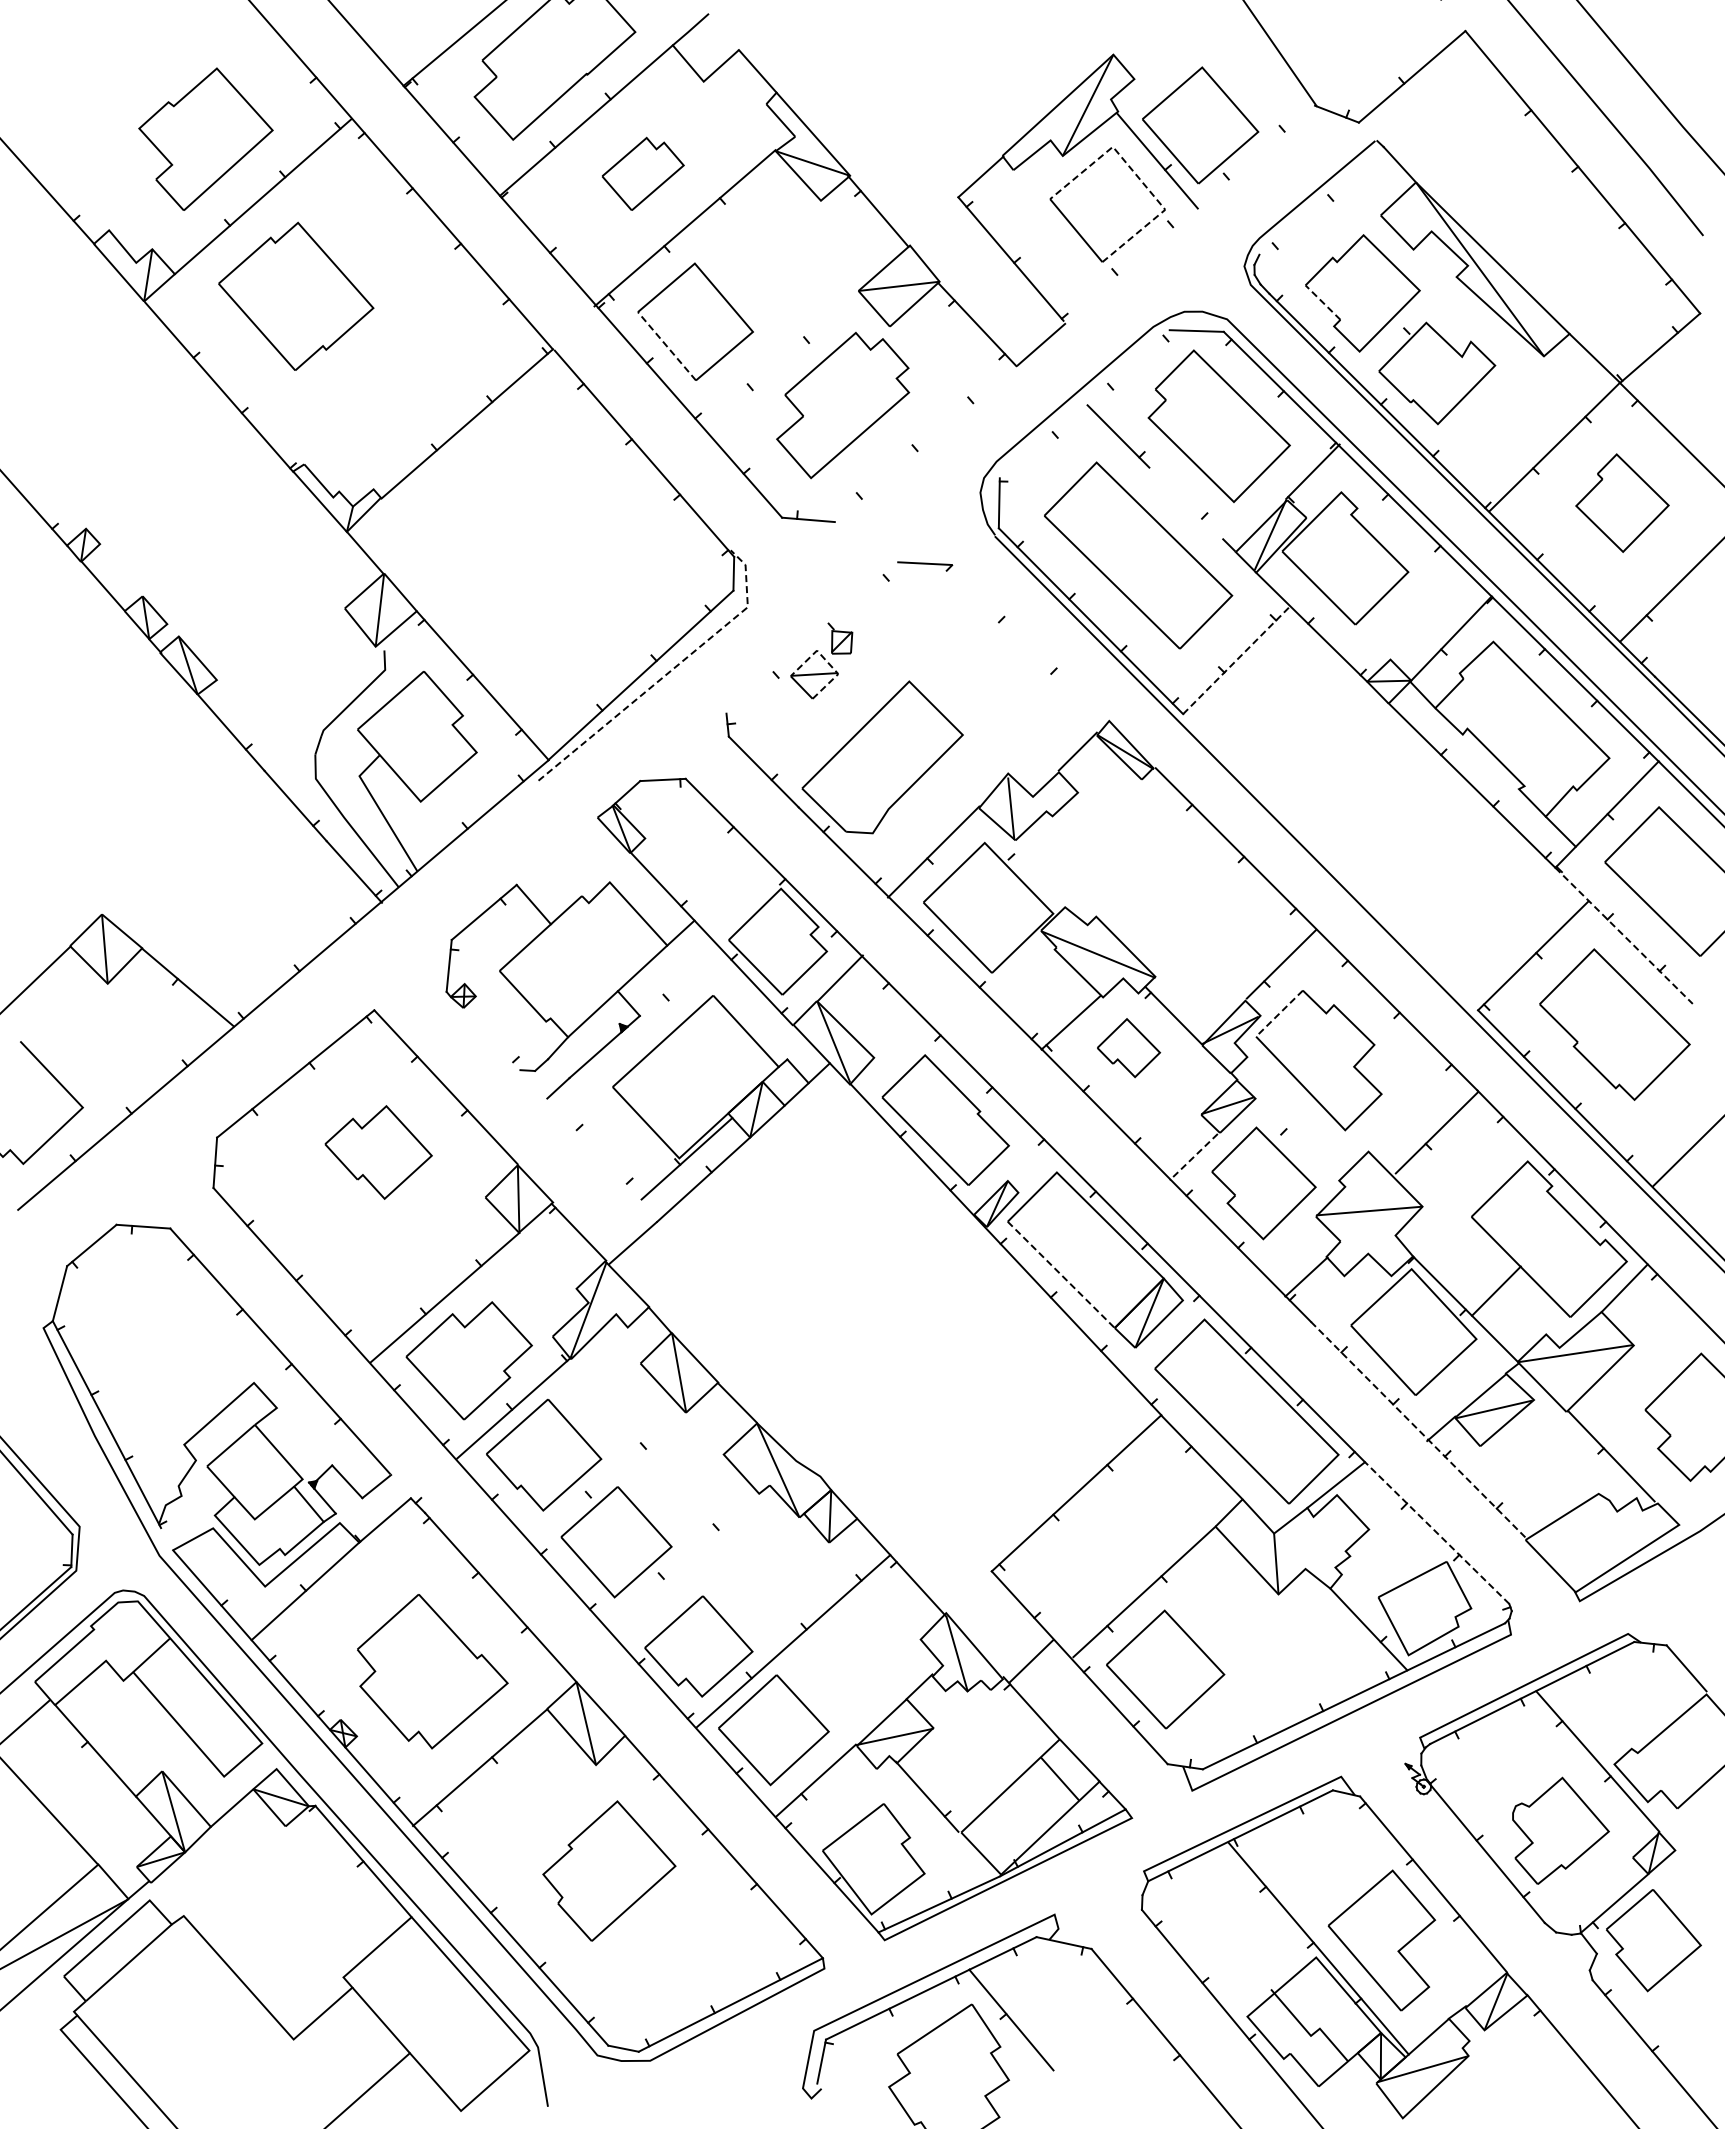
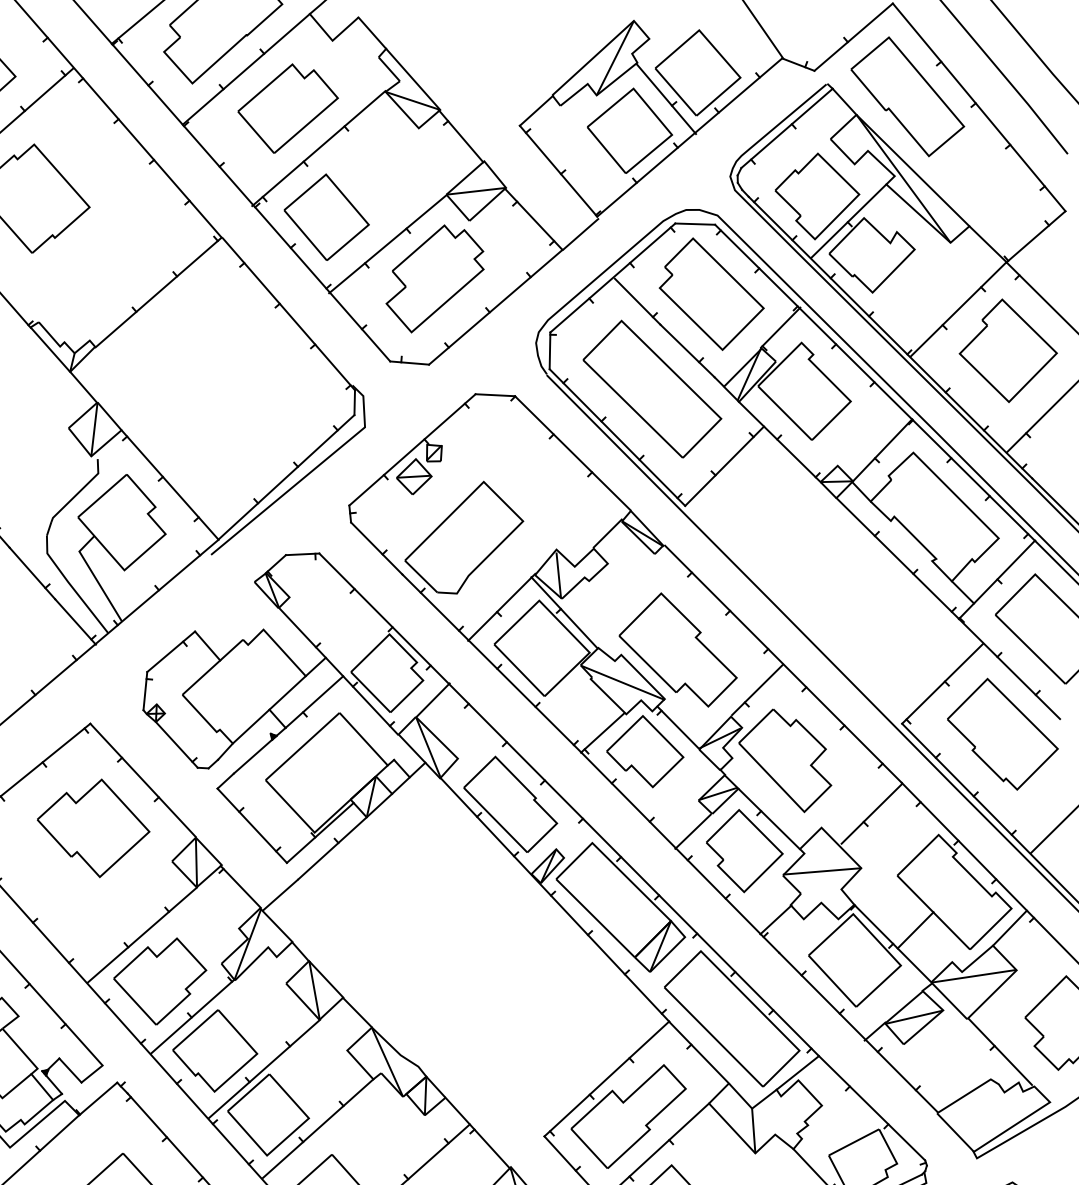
part: (1485, 157) -> (907, 96), added
part: (642, 173) -> (287, 108), size x1.67
line: (1139, 178) -> (653, 111), dashed -> solid
line: (1321, 200) -> (786, 128), added
line: (1189, 212) -> (689, 136), added
line: (1323, 302) -> (788, 203), dashed -> solid
line: (1405, 326) -> (848, 220), added
line: (666, 346) -> (305, 235), dashed -> solid
line: (779, 357) -> (388, 243), added
line: (1084, 404) -> (612, 278), added
line: (925, 444) -> (495, 307), added
part: (1622, 502) -> (1008, 350), size x1.43
line: (1186, 503) -> (687, 350), added
line: (812, 637) -> (412, 449), added
line: (1029, 642) -> (572, 453), added
line: (1237, 659) -> (725, 465), dashed -> solid
line: (827, 661) -> (423, 467), dashed -> solid
line: (668, 672) -> (306, 475), dashed -> solid
line: (1018, 859) -> (564, 612), added
part: (1173, 909) -> (678, 649), added
line: (1624, 935) -> (1009, 668), dashed -> solid
line: (678, 980) -> (314, 701), added
line: (1279, 1013) -> (756, 726), dashed -> solid
line: (491, 1039) -> (176, 745), added
part: (1128, 1047) -> (645, 751), size x1.67
line: (1296, 1139) -> (768, 818), added
line: (594, 1148) -> (252, 825), added
part: (378, 1152) -> (93, 828), size x1.43
line: (1193, 1157) -> (692, 832), dashed -> solid
line: (1061, 1275) -> (595, 918), dashed -> solid
line: (1418, 1430) -> (858, 1032), dashed -> solid
line: (610, 1479) -> (264, 1068), added
line: (1436, 1532) -> (871, 1107), dashed -> solid
part: (1105, 1544) -> (628, 1116), added
line: (684, 1560) -> (318, 1128), added

